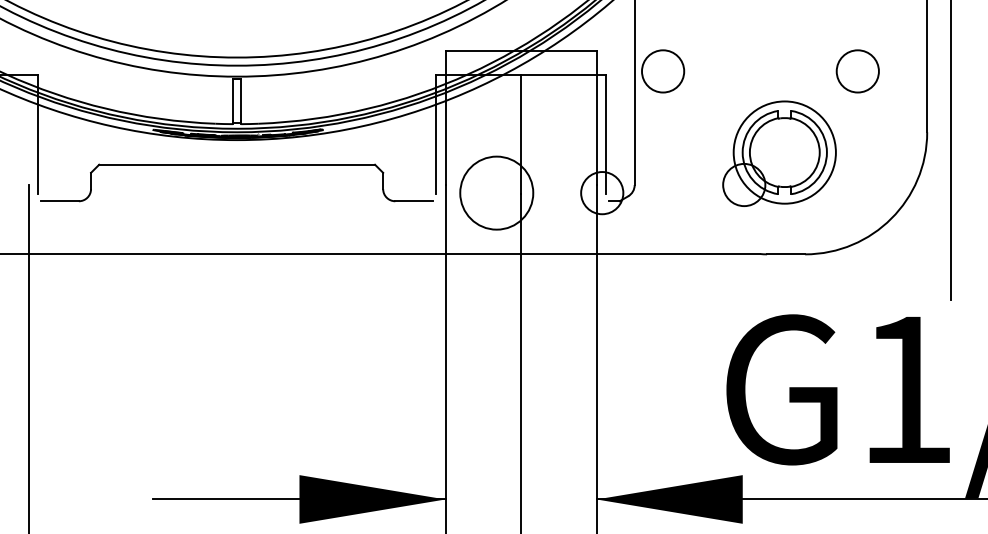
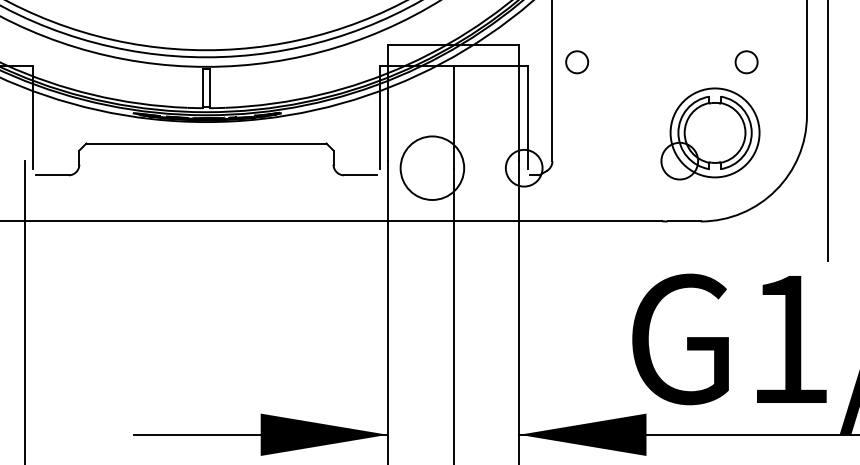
circle: (662, 70) -> (576, 61), size x0.6
circle: (857, 70) -> (746, 61), size x0.6
part: (779, 153) -> (710, 133), moved

